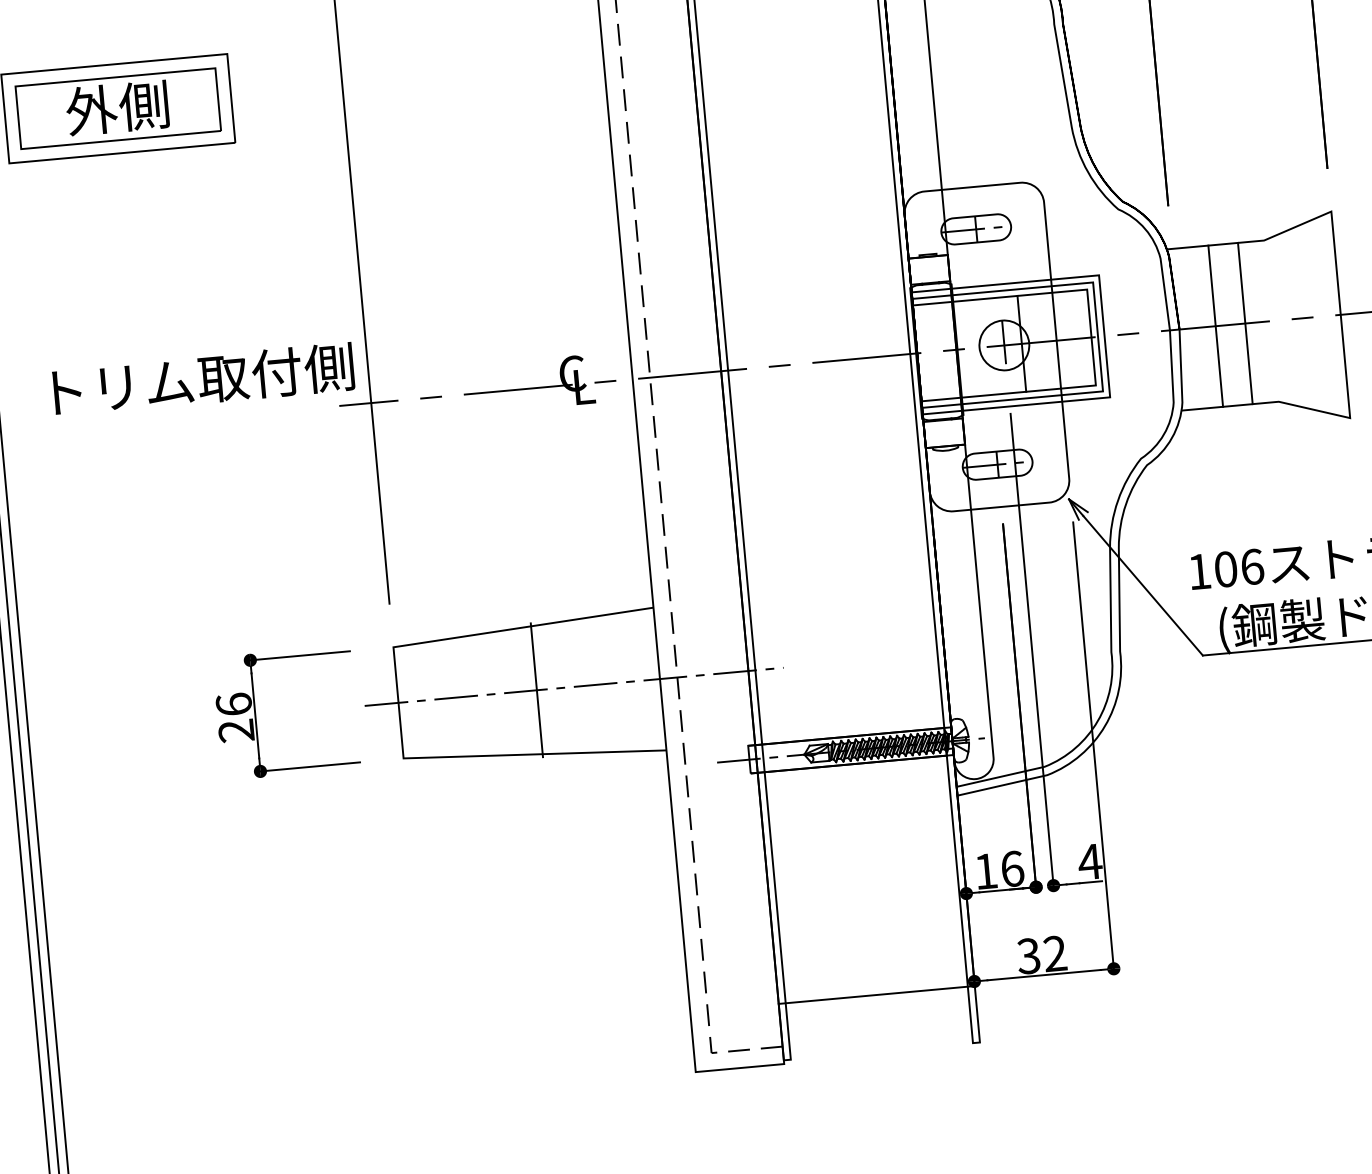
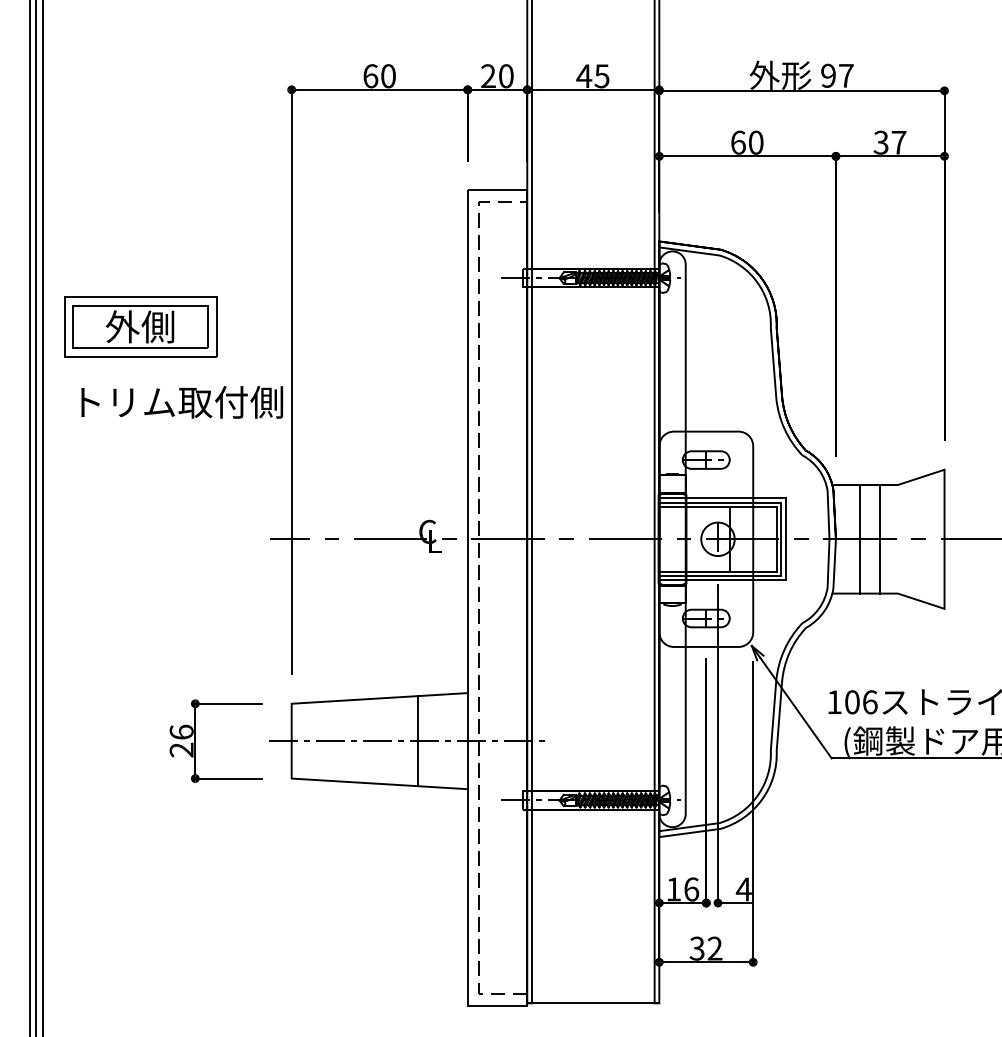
text: (202, 379) -> (181, 402), moved
line: (536, 690) -> (417, 741), moved
line: (877, 995) -> (593, 1003), moved

